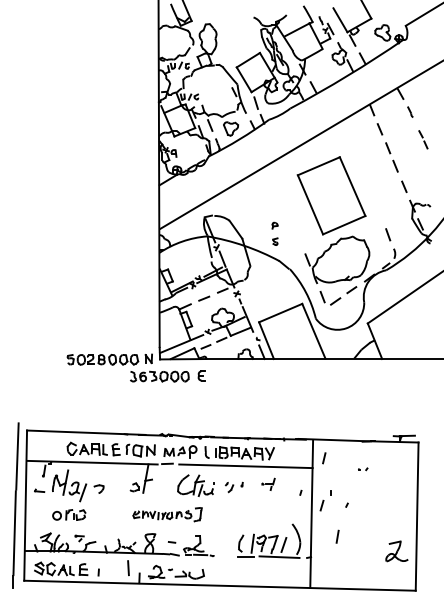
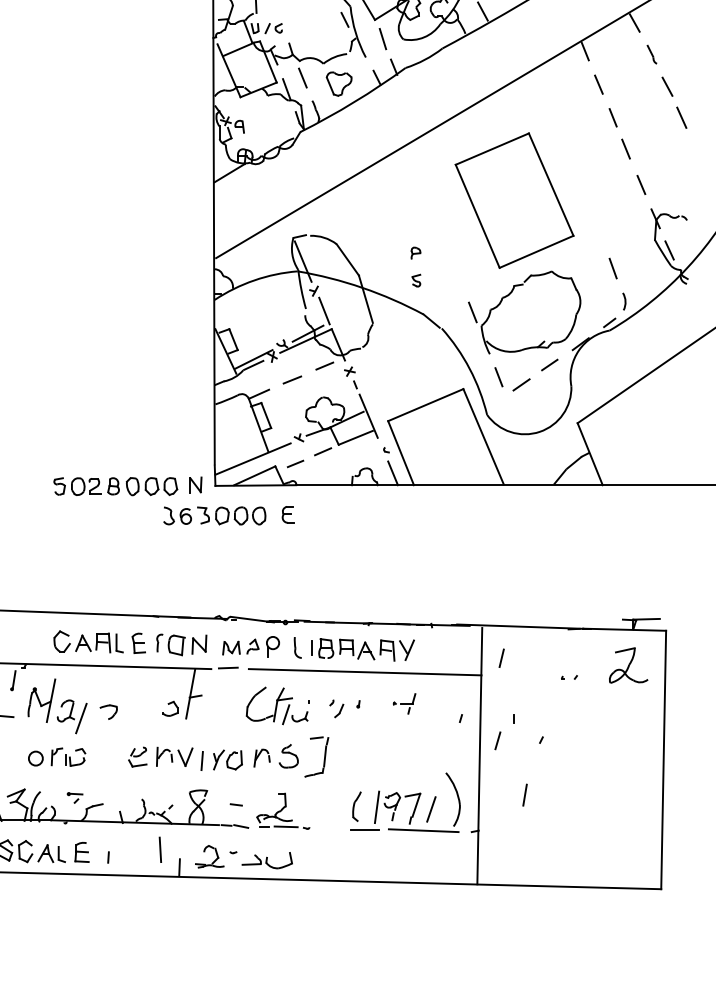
part: (423, 139) -> (674, 102), size x1.67
part: (167, 514) -> (228, 756), size x1.67
part: (396, 551) -> (627, 665), moved

